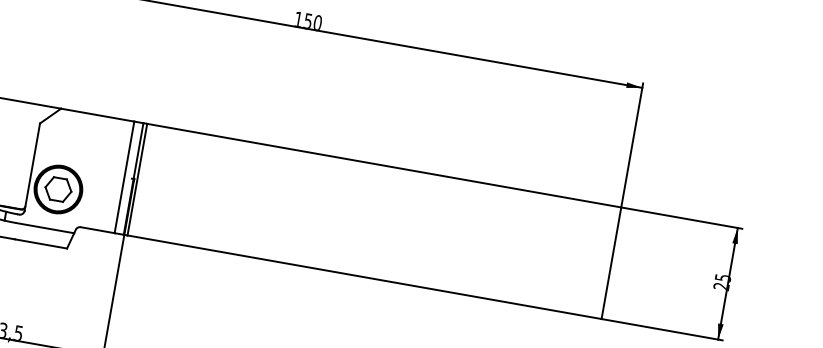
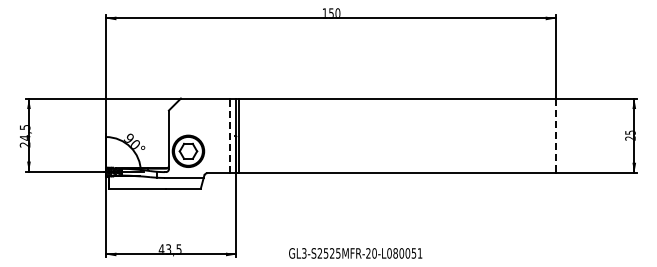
line: (123, 176) -> (229, 135), solid -> dashed
line: (611, 264) -> (556, 136), solid -> dashed

